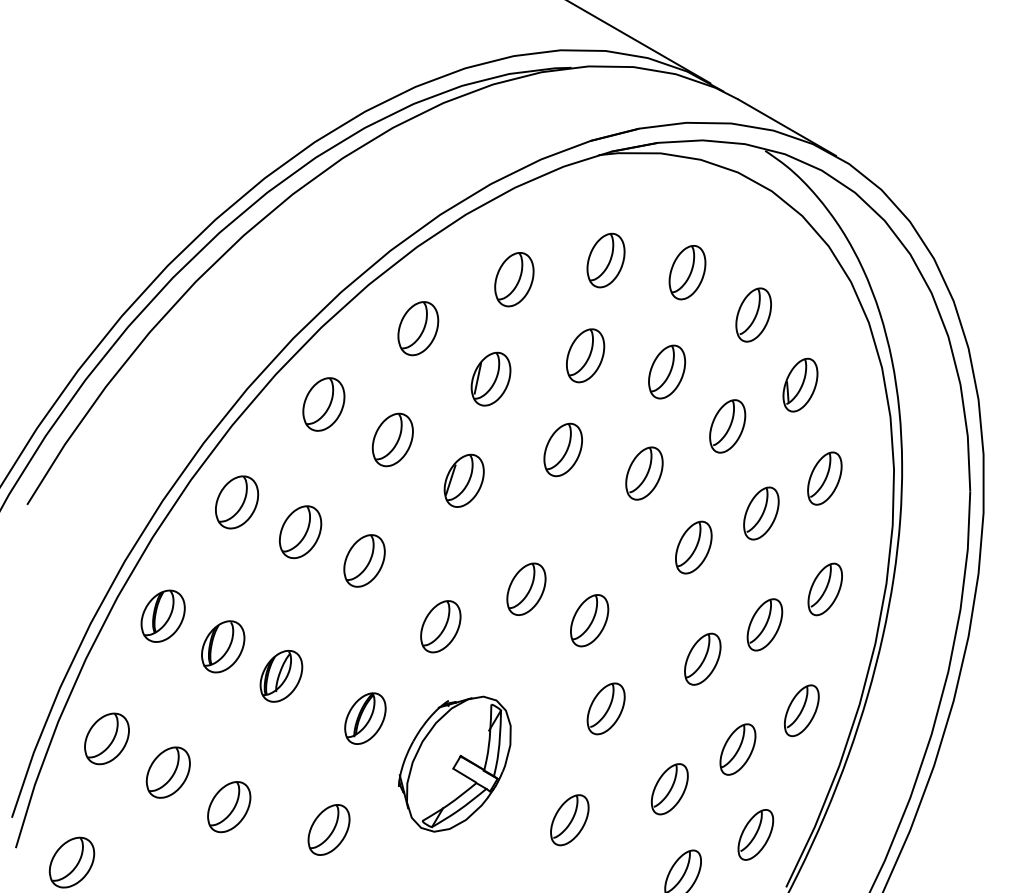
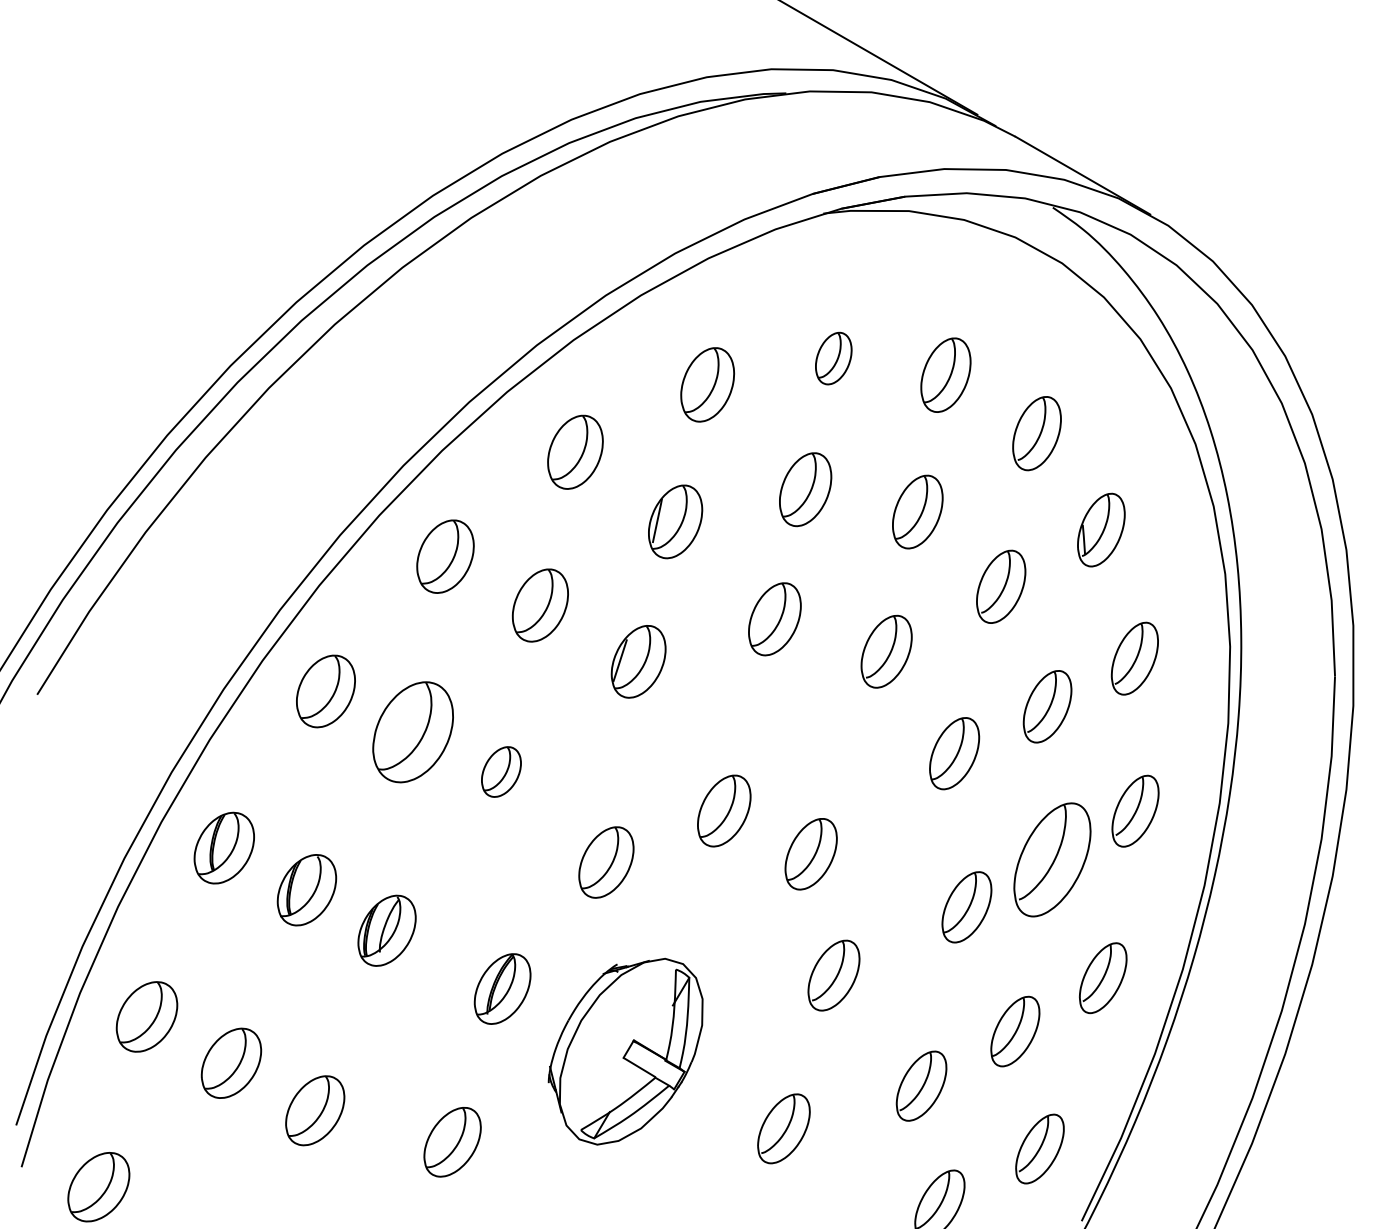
part: (605, 260) -> (833, 358), size x0.7
part: (300, 532) -> (413, 732), size x1.4
part: (364, 560) -> (501, 771), size x0.7
part: (764, 624) -> (1051, 859), size x1.6

